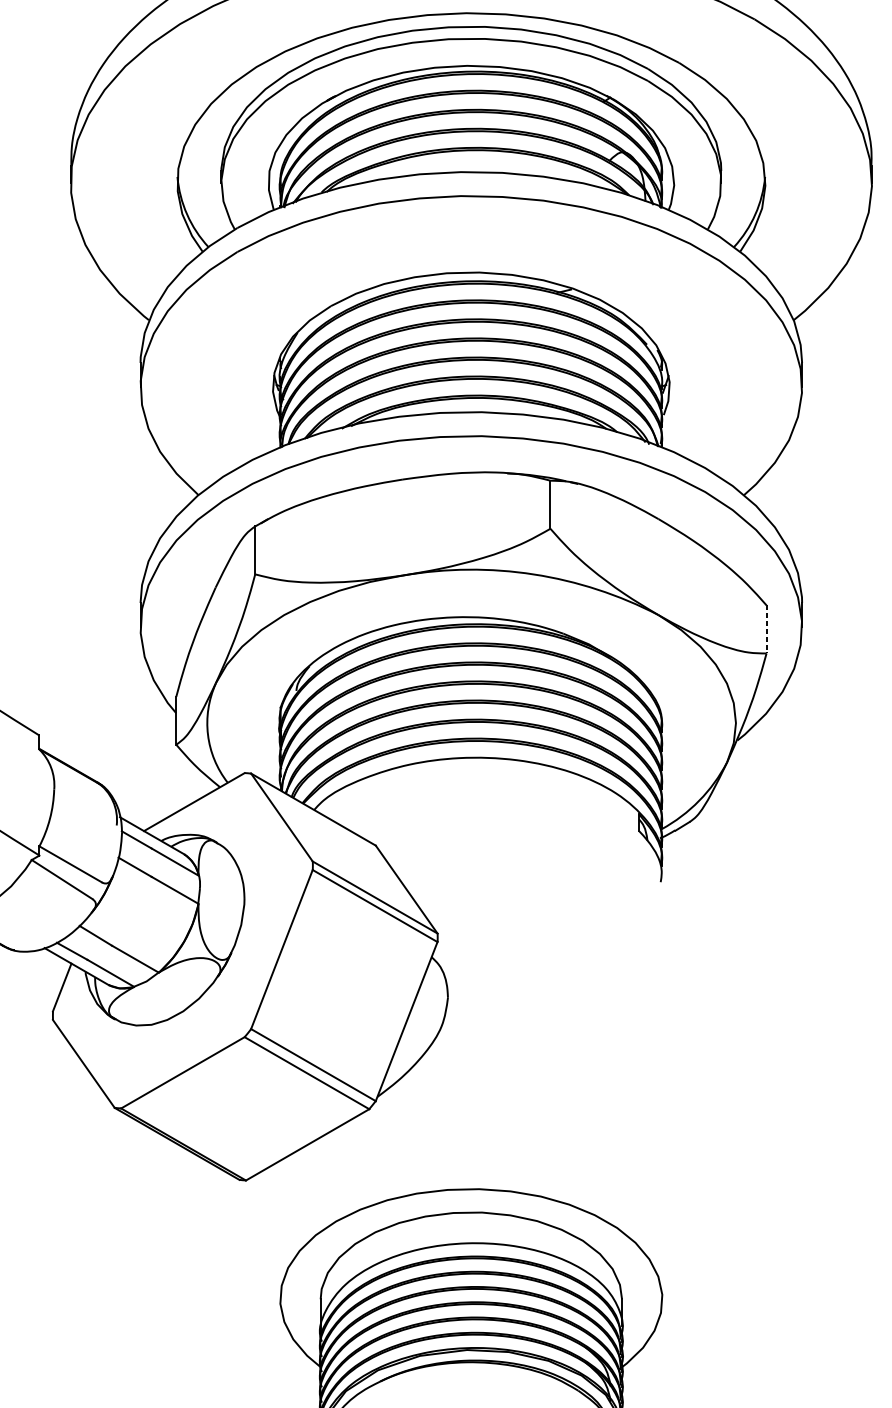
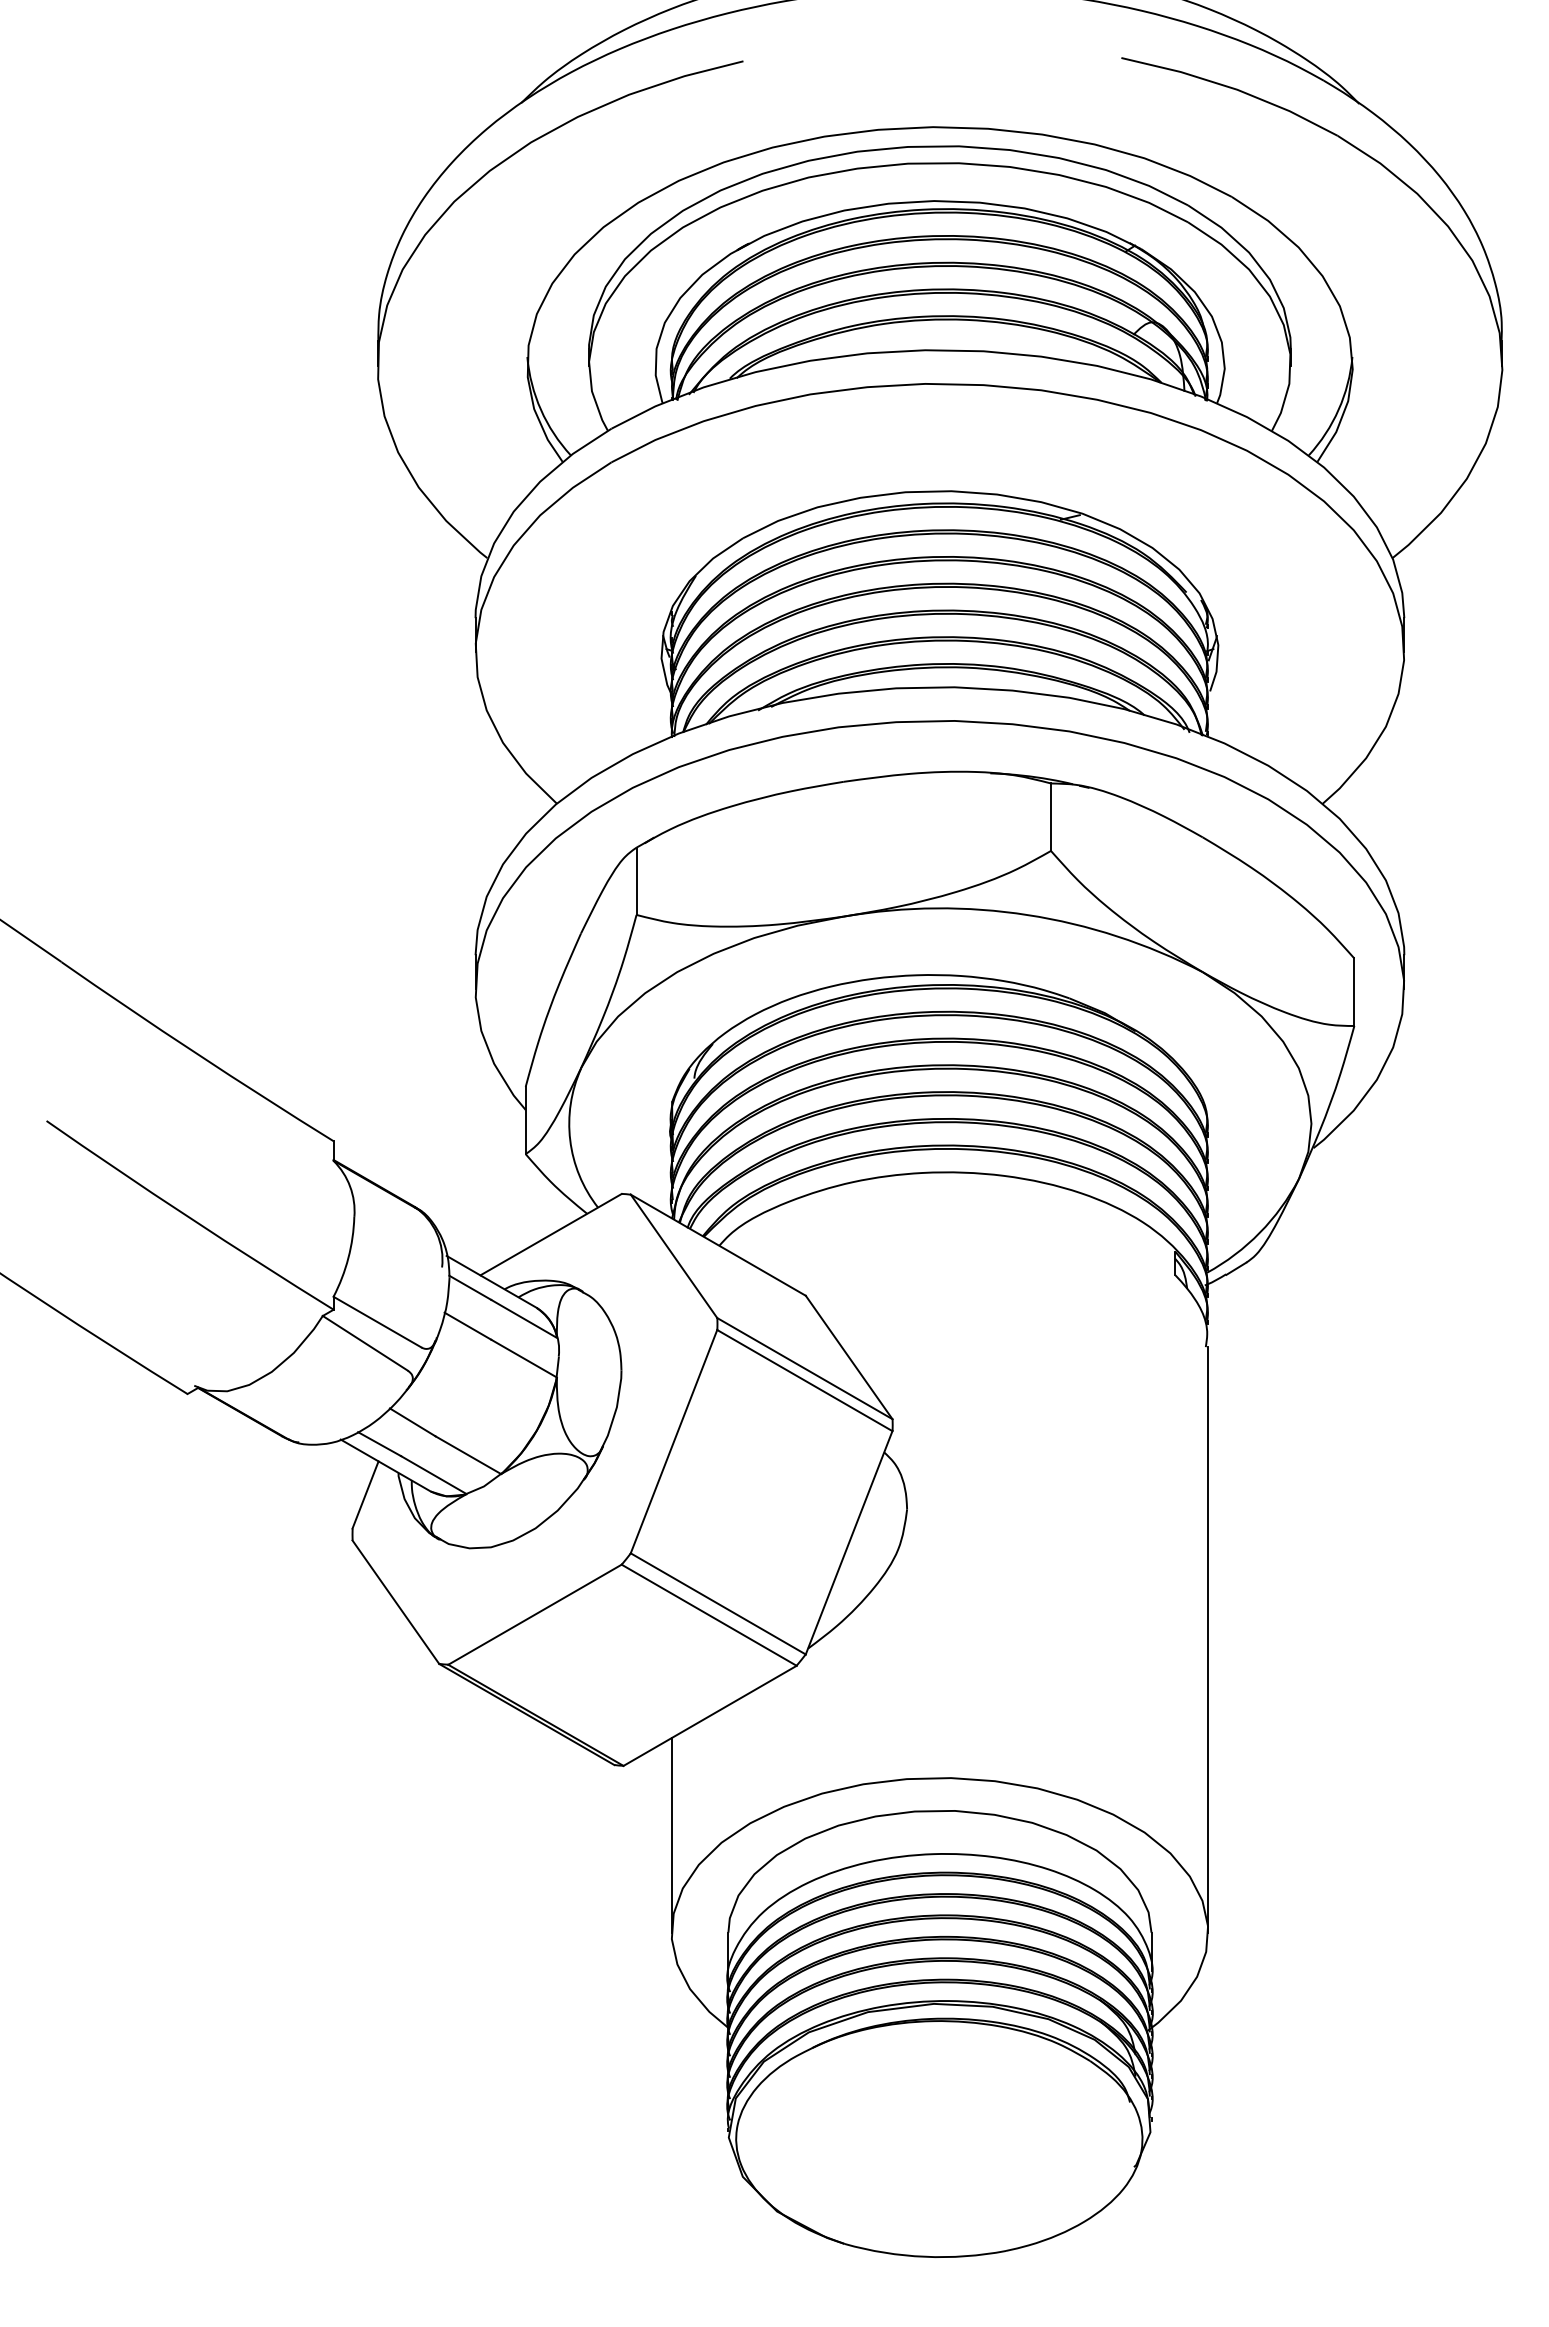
line: (766, 629) -> (1354, 992), dashed -> solid
line: (662, 1090) -> (1208, 1639), added
line: (280, 1230) -> (671, 1835), added

